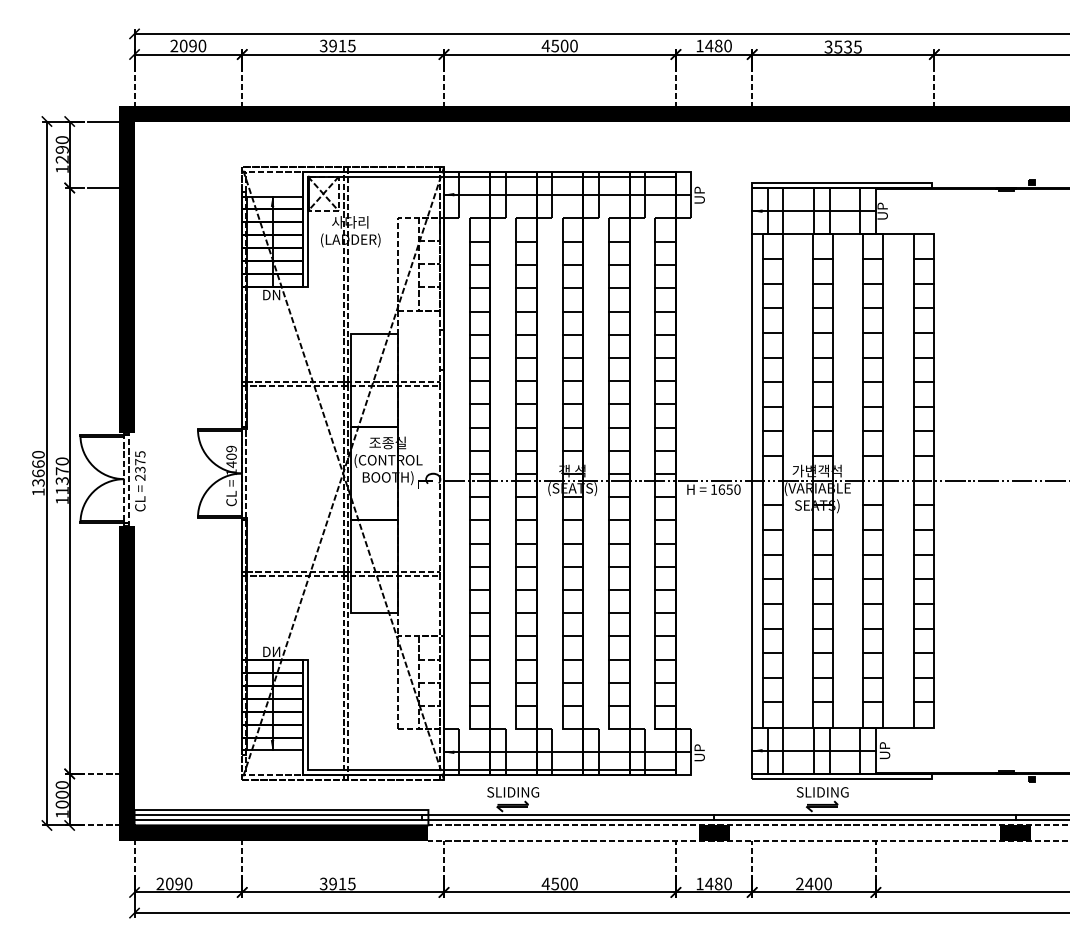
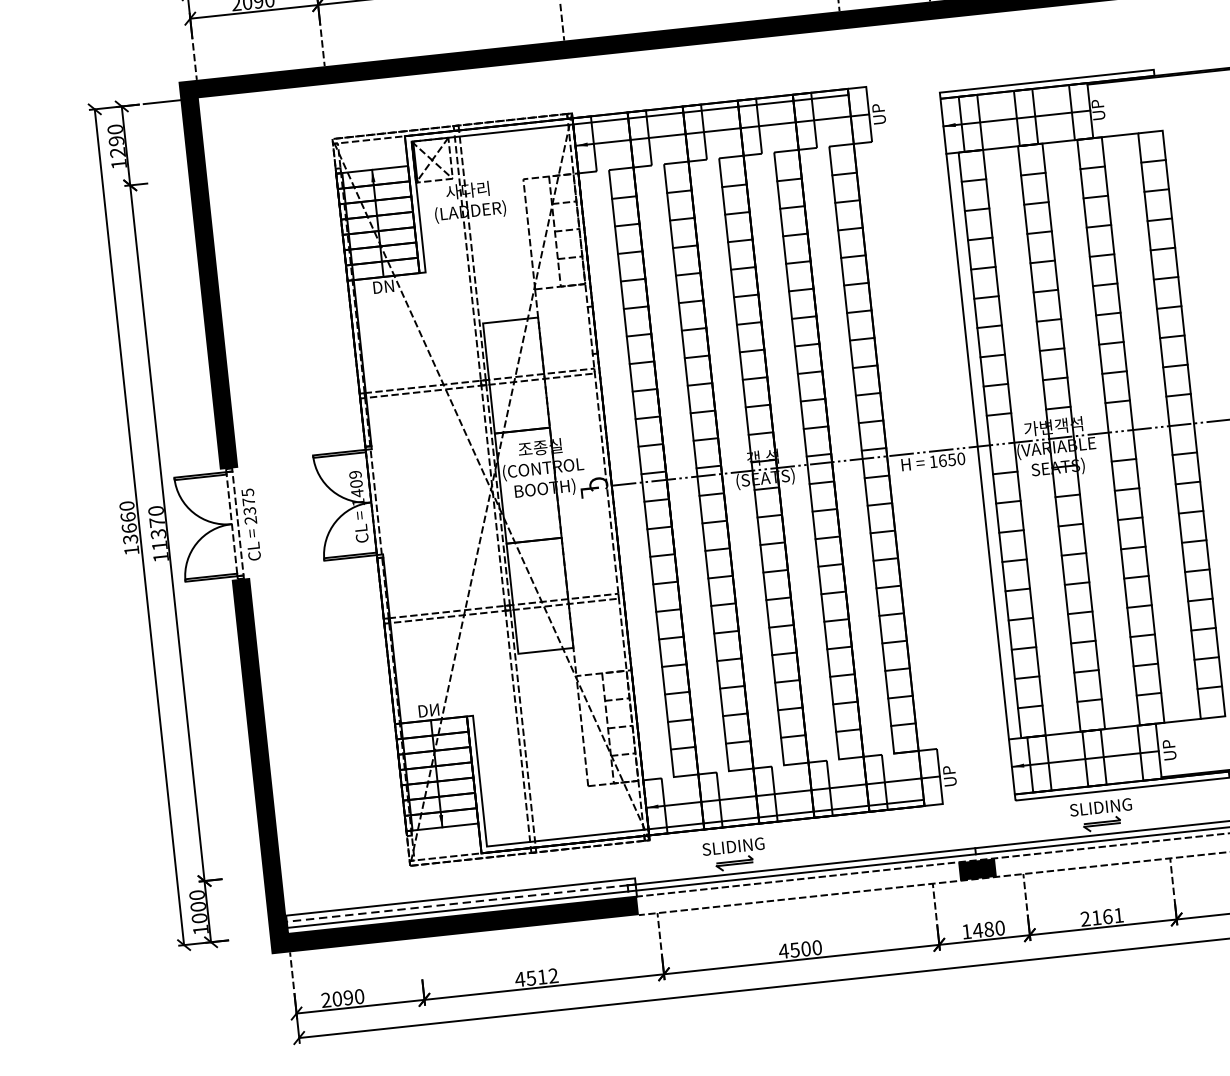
line: (103, 188) -> (170, 181), removed
line: (103, 773) -> (244, 876), removed
line: (278, 815) -> (457, 903), solid -> dashed
line: (103, 825) -> (251, 937), removed
line: (242, 855) -> (420, 955), removed
text: (337, 883) -> (536, 977), 3915 -> 4512
text: (818, 883) -> (1107, 916), 2400 -> 2161

